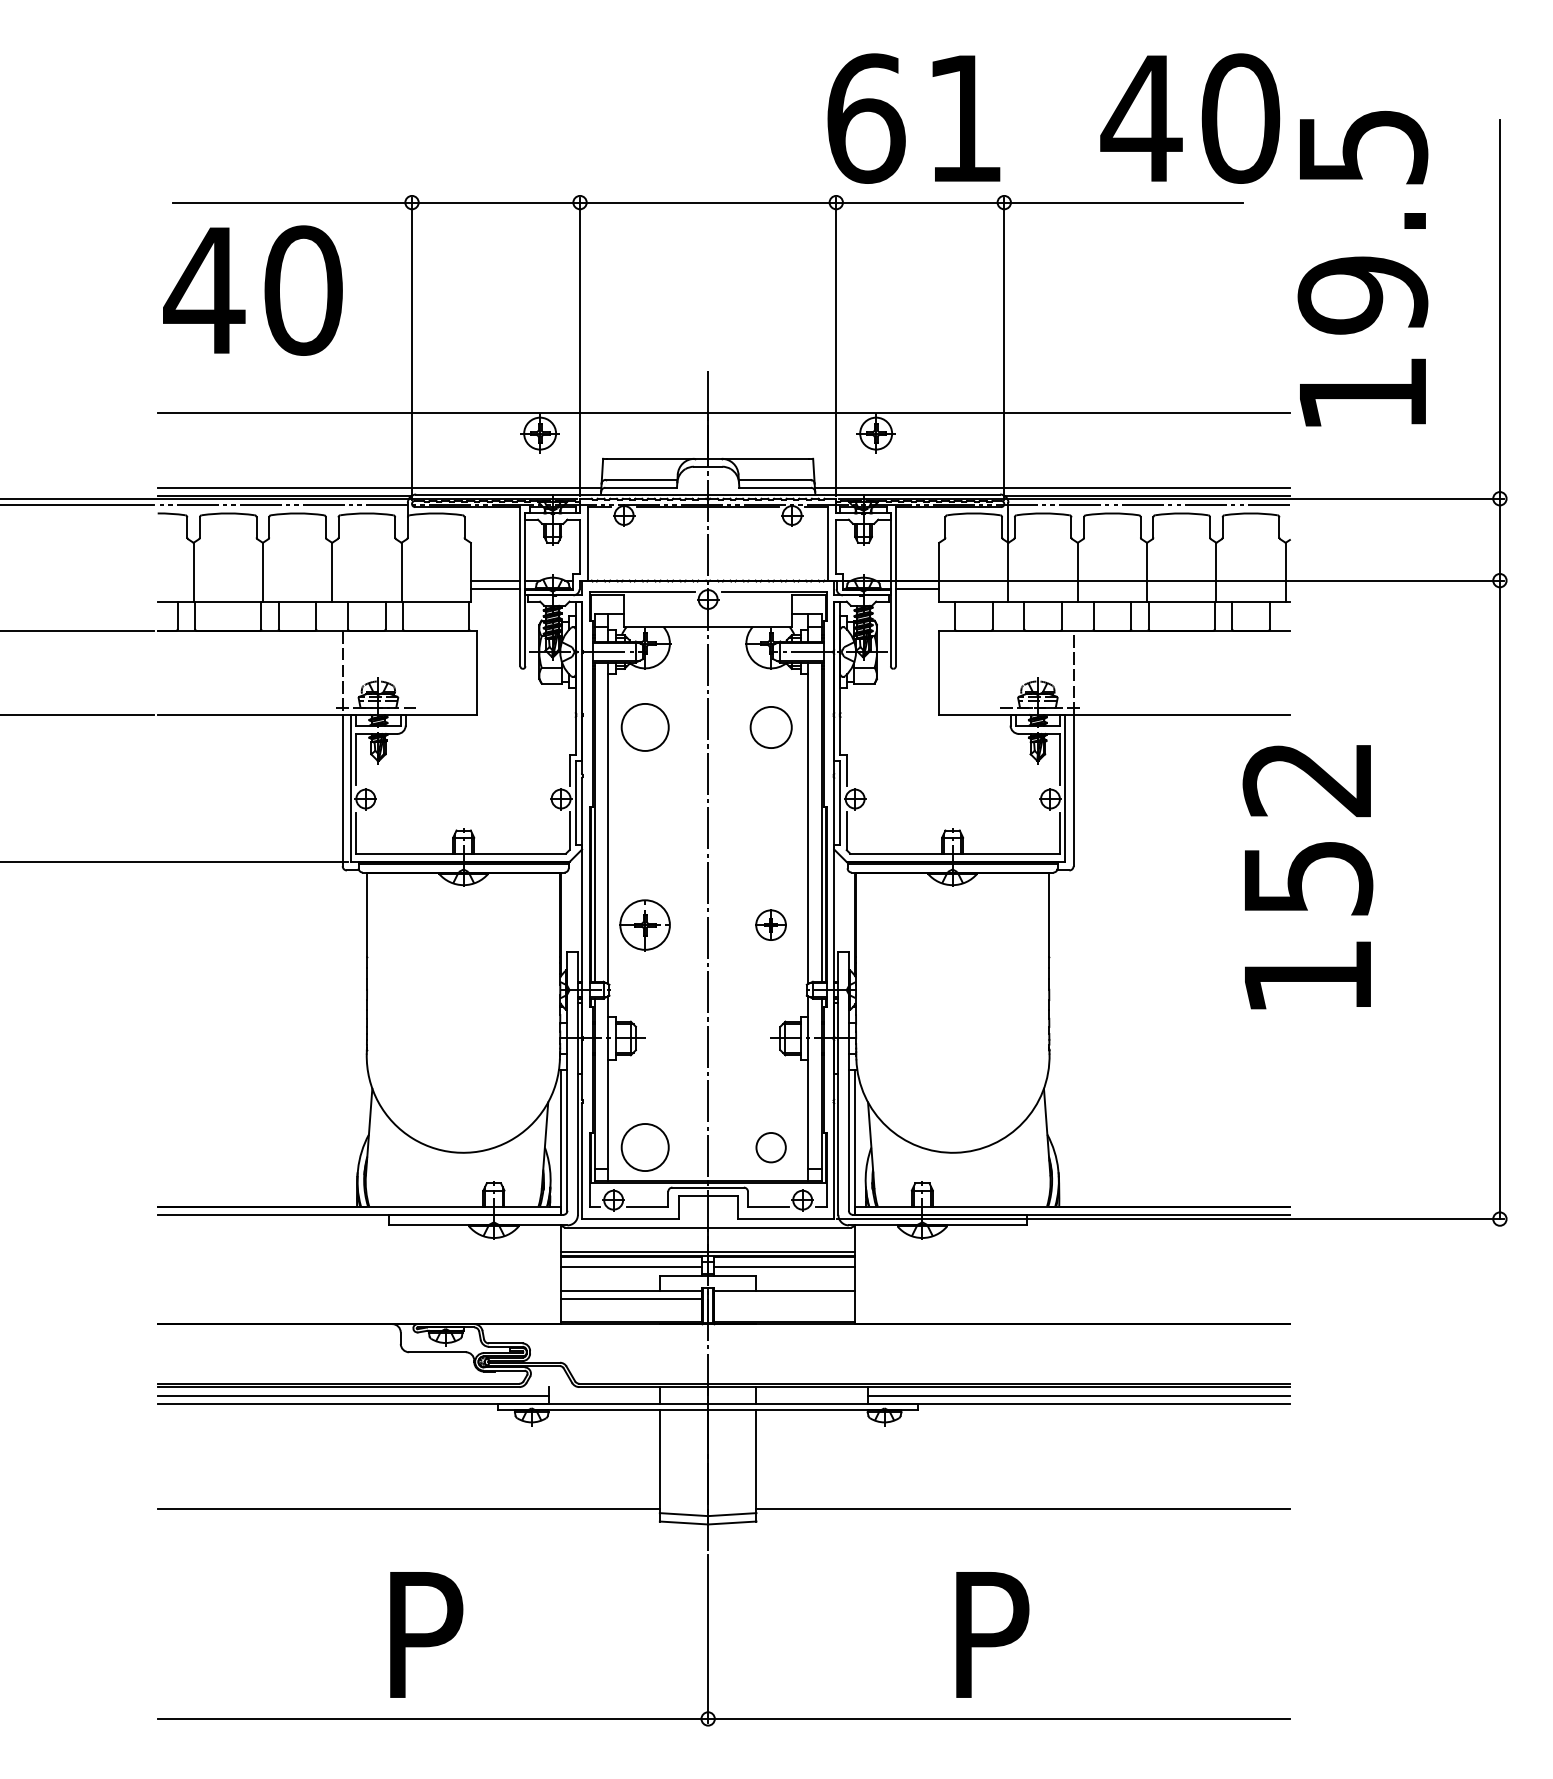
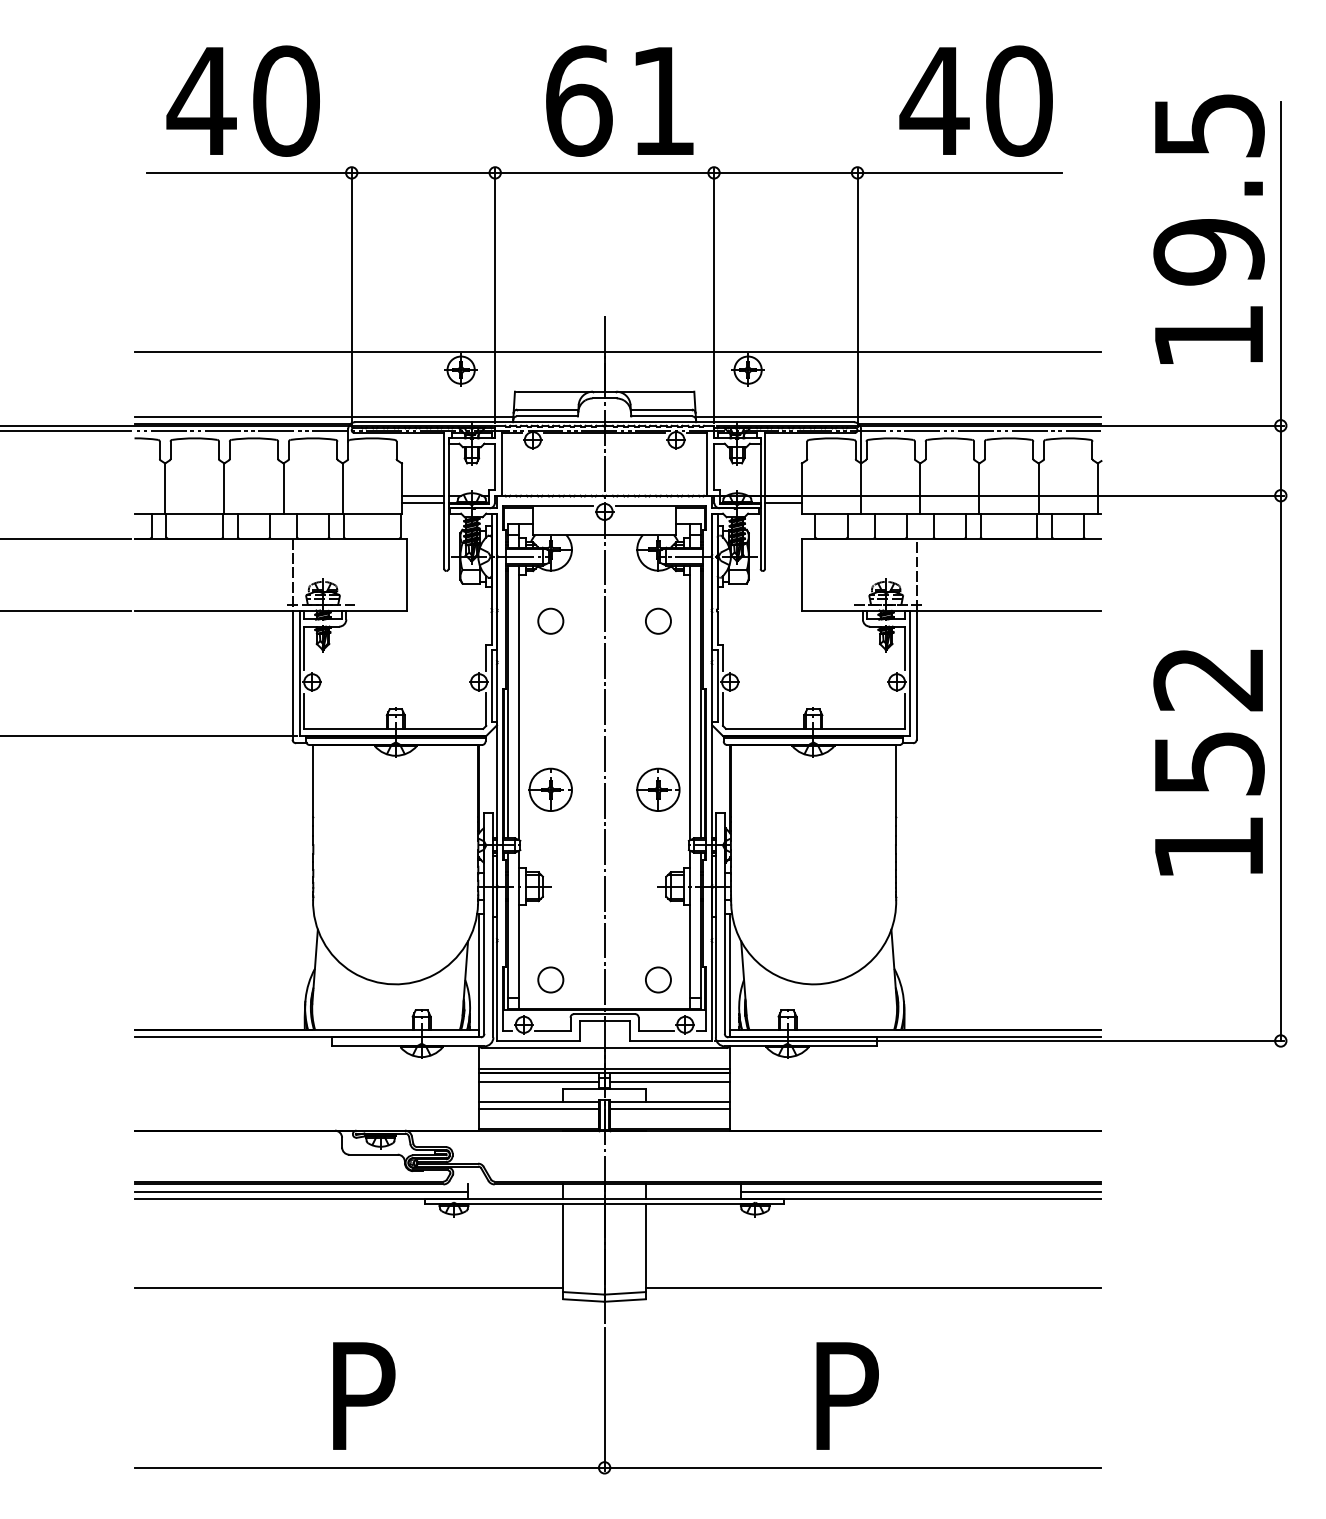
text: (913, 118) -> (619, 101), moved
text: (1190, 118) -> (976, 101), moved
text: (1362, 268) -> (1208, 229), moved
text: (252, 290) -> (242, 101), moved
circle: (644, 727) -> (550, 621), size x0.62
circle: (770, 727) -> (657, 621), size x0.71
text: (1307, 877) -> (1208, 762), moved
part: (770, 925) -> (657, 790), size x1.67
circle: (644, 1147) -> (550, 979), size x0.62
line: (784, 1299) -> (669, 1109), added

